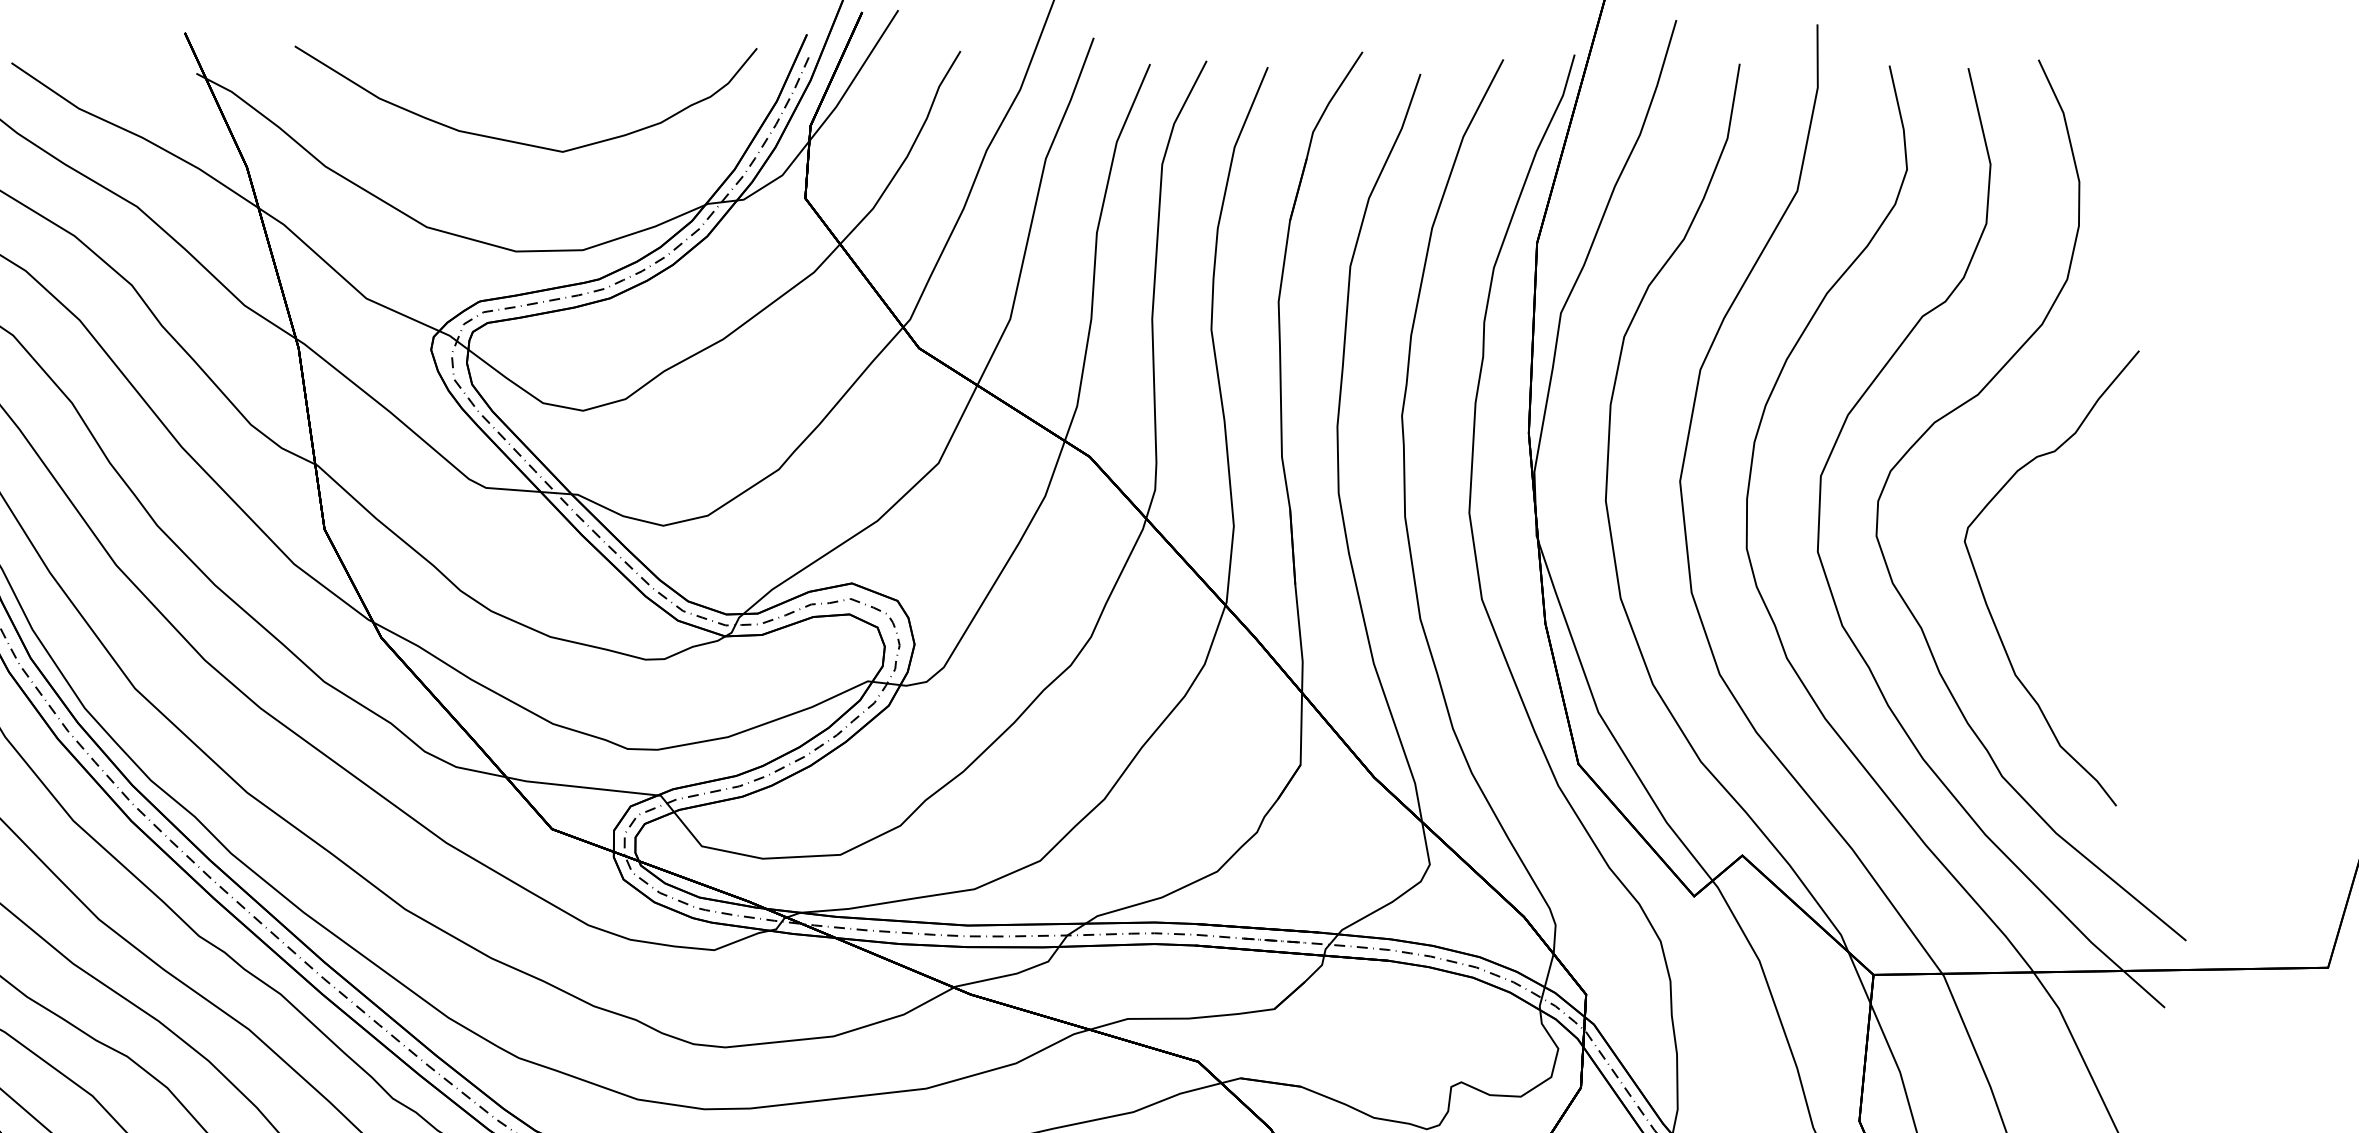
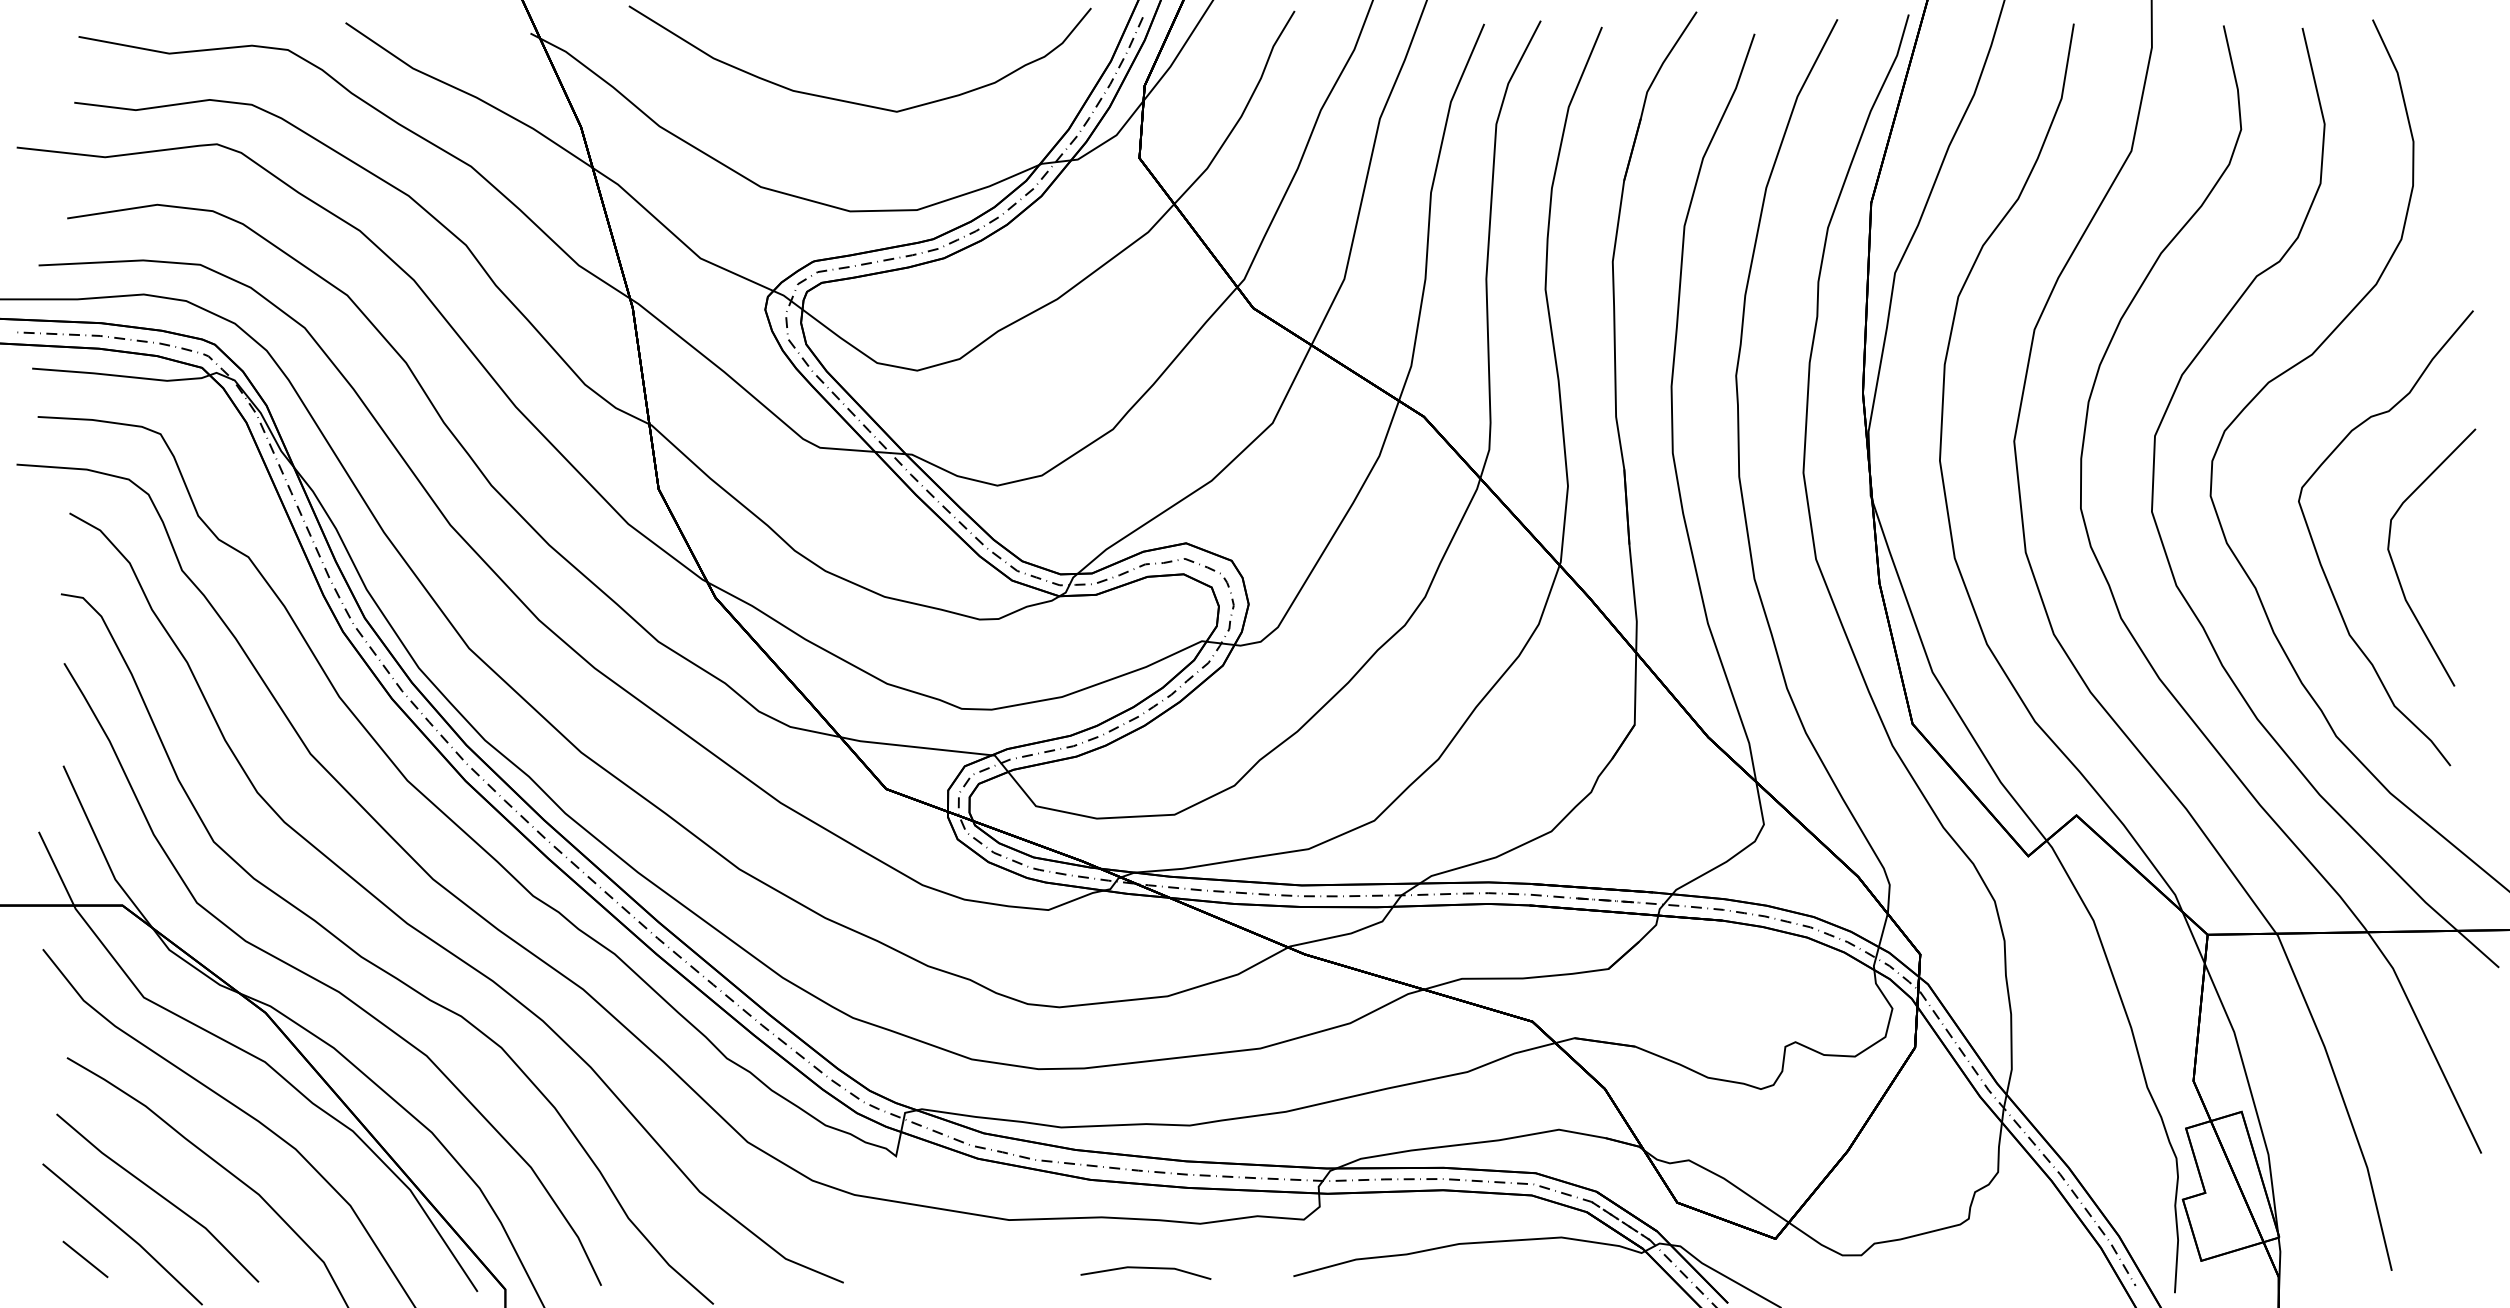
curve: (2062, 609) -> (2396, 569), added

